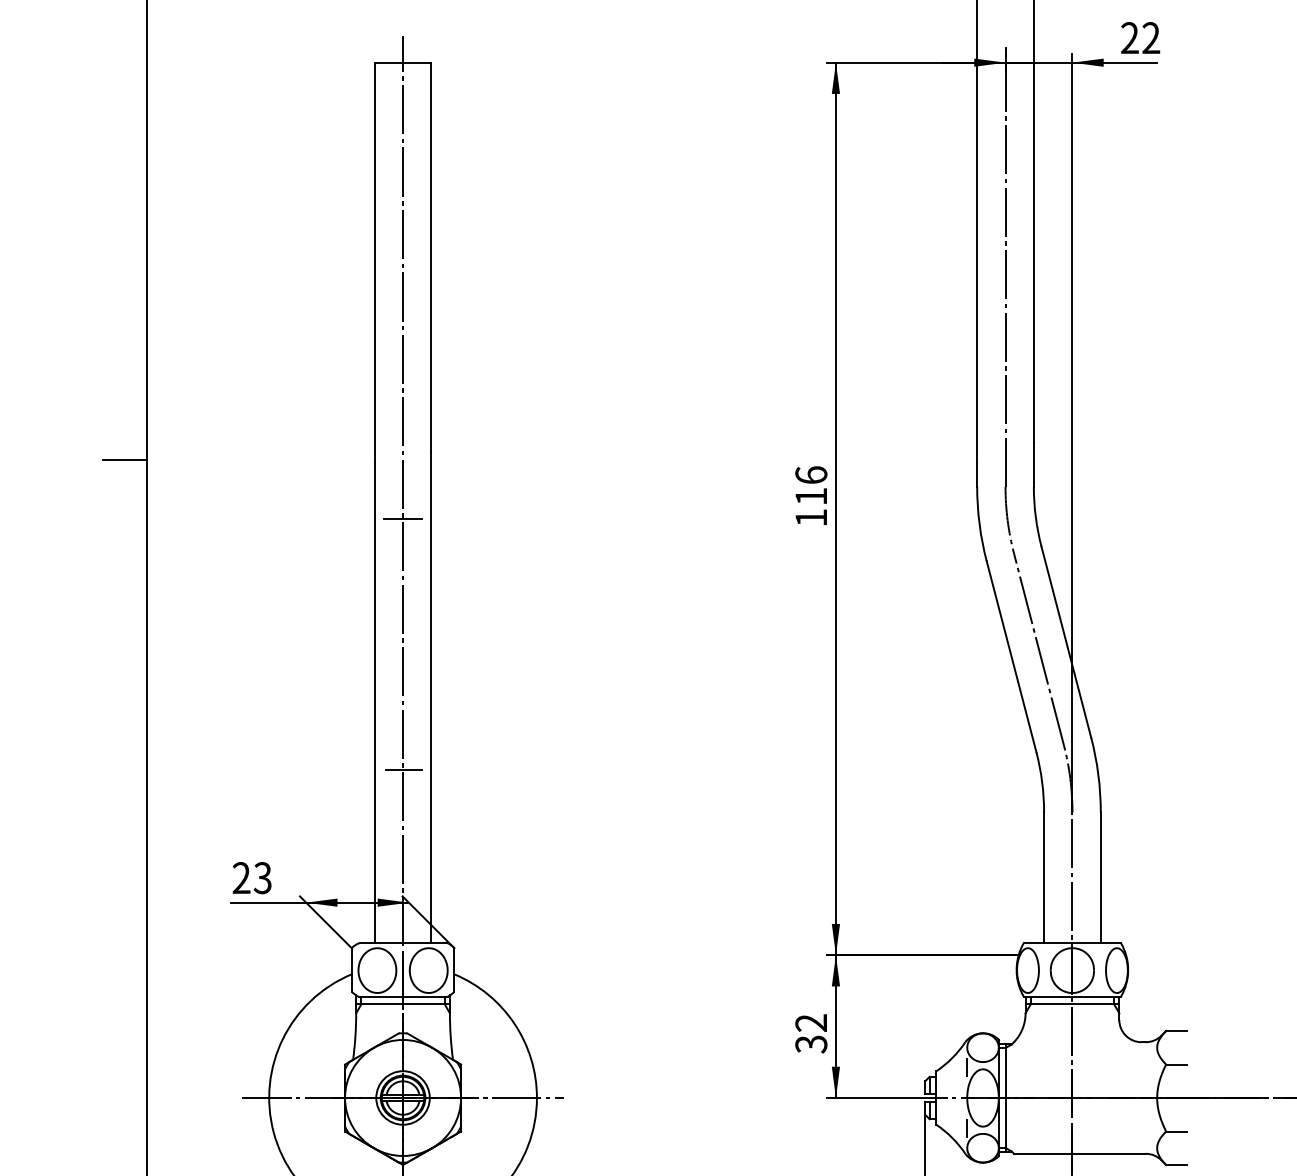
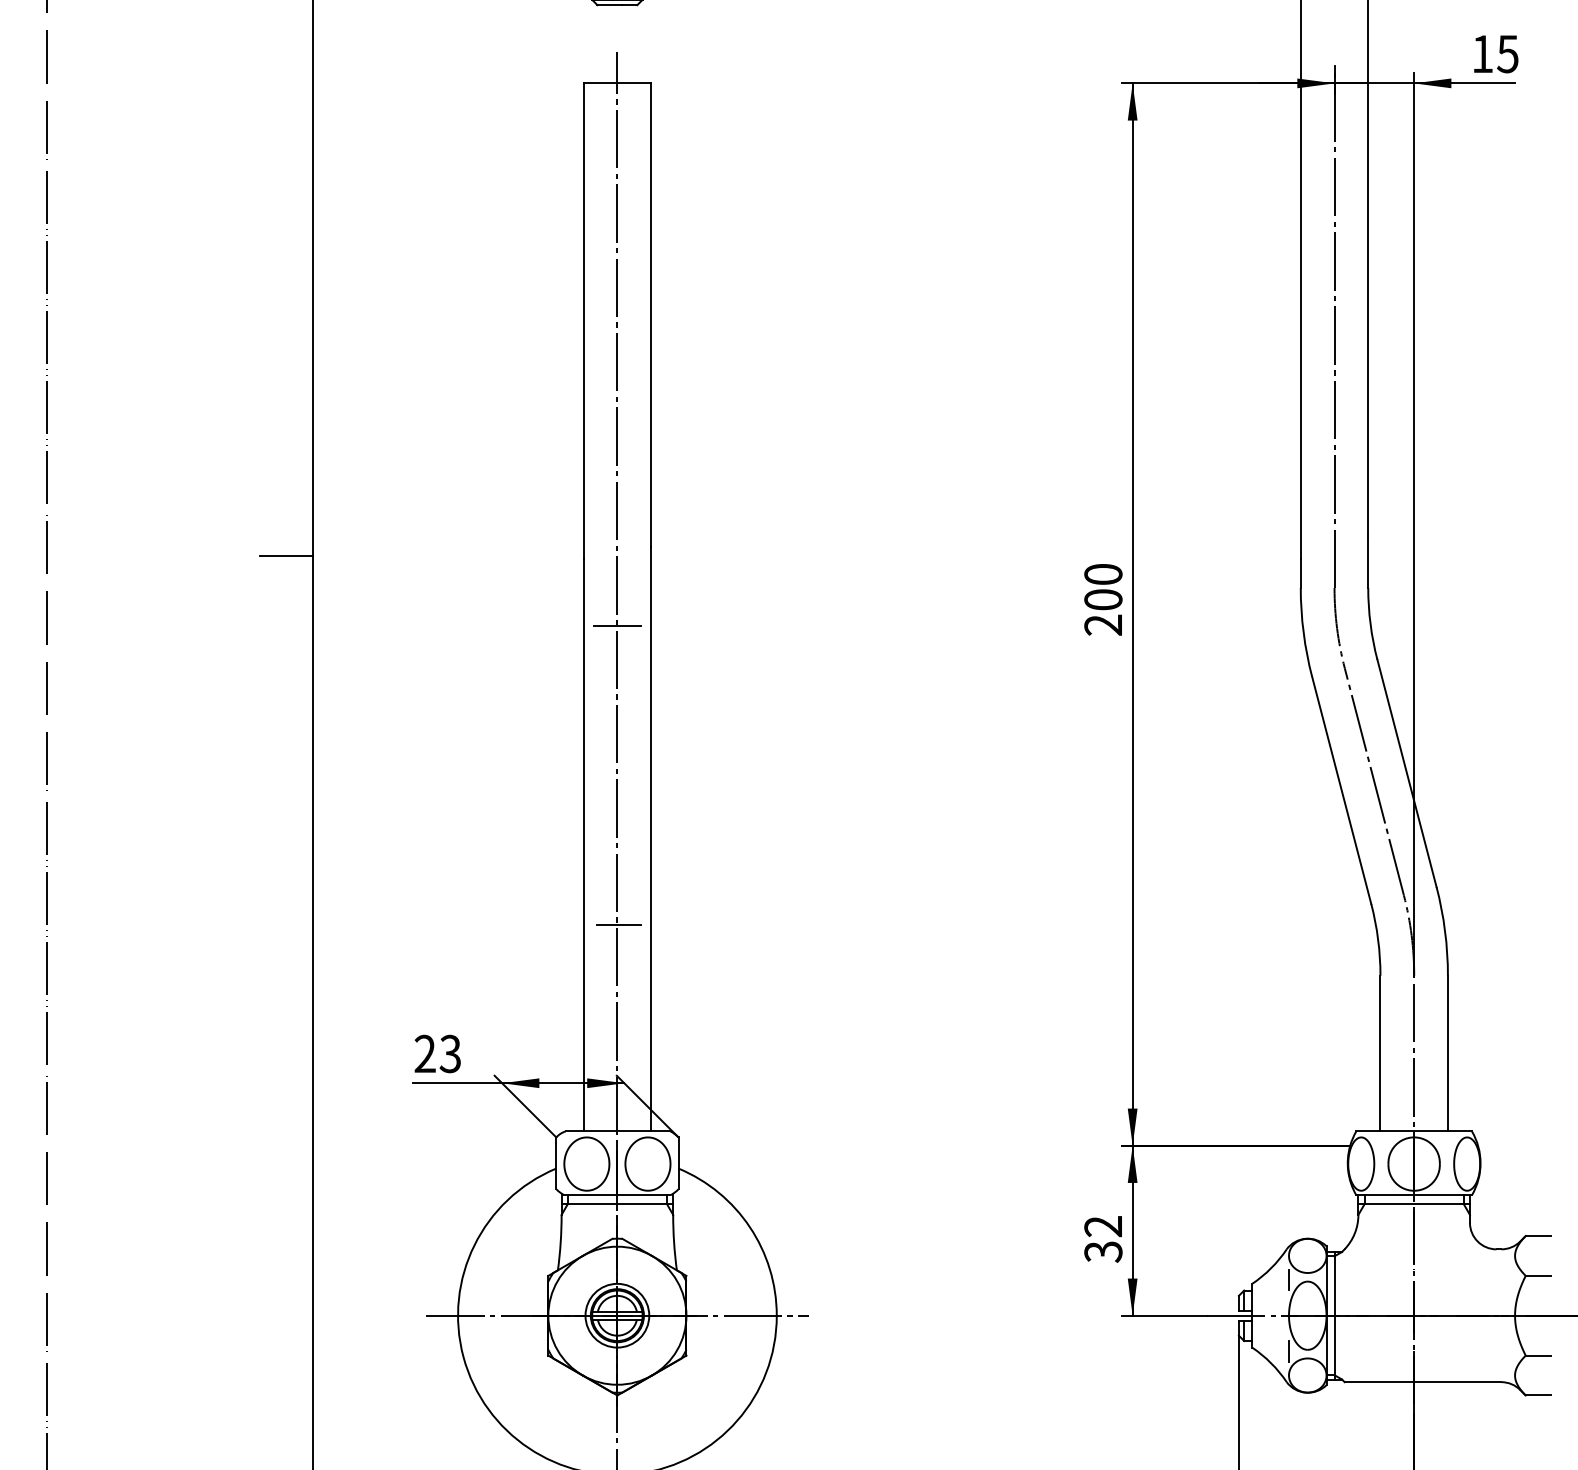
text: (1140, 38) -> (1495, 54), 22 -> 15
text: (811, 496) -> (1103, 599), 116 -> 200

